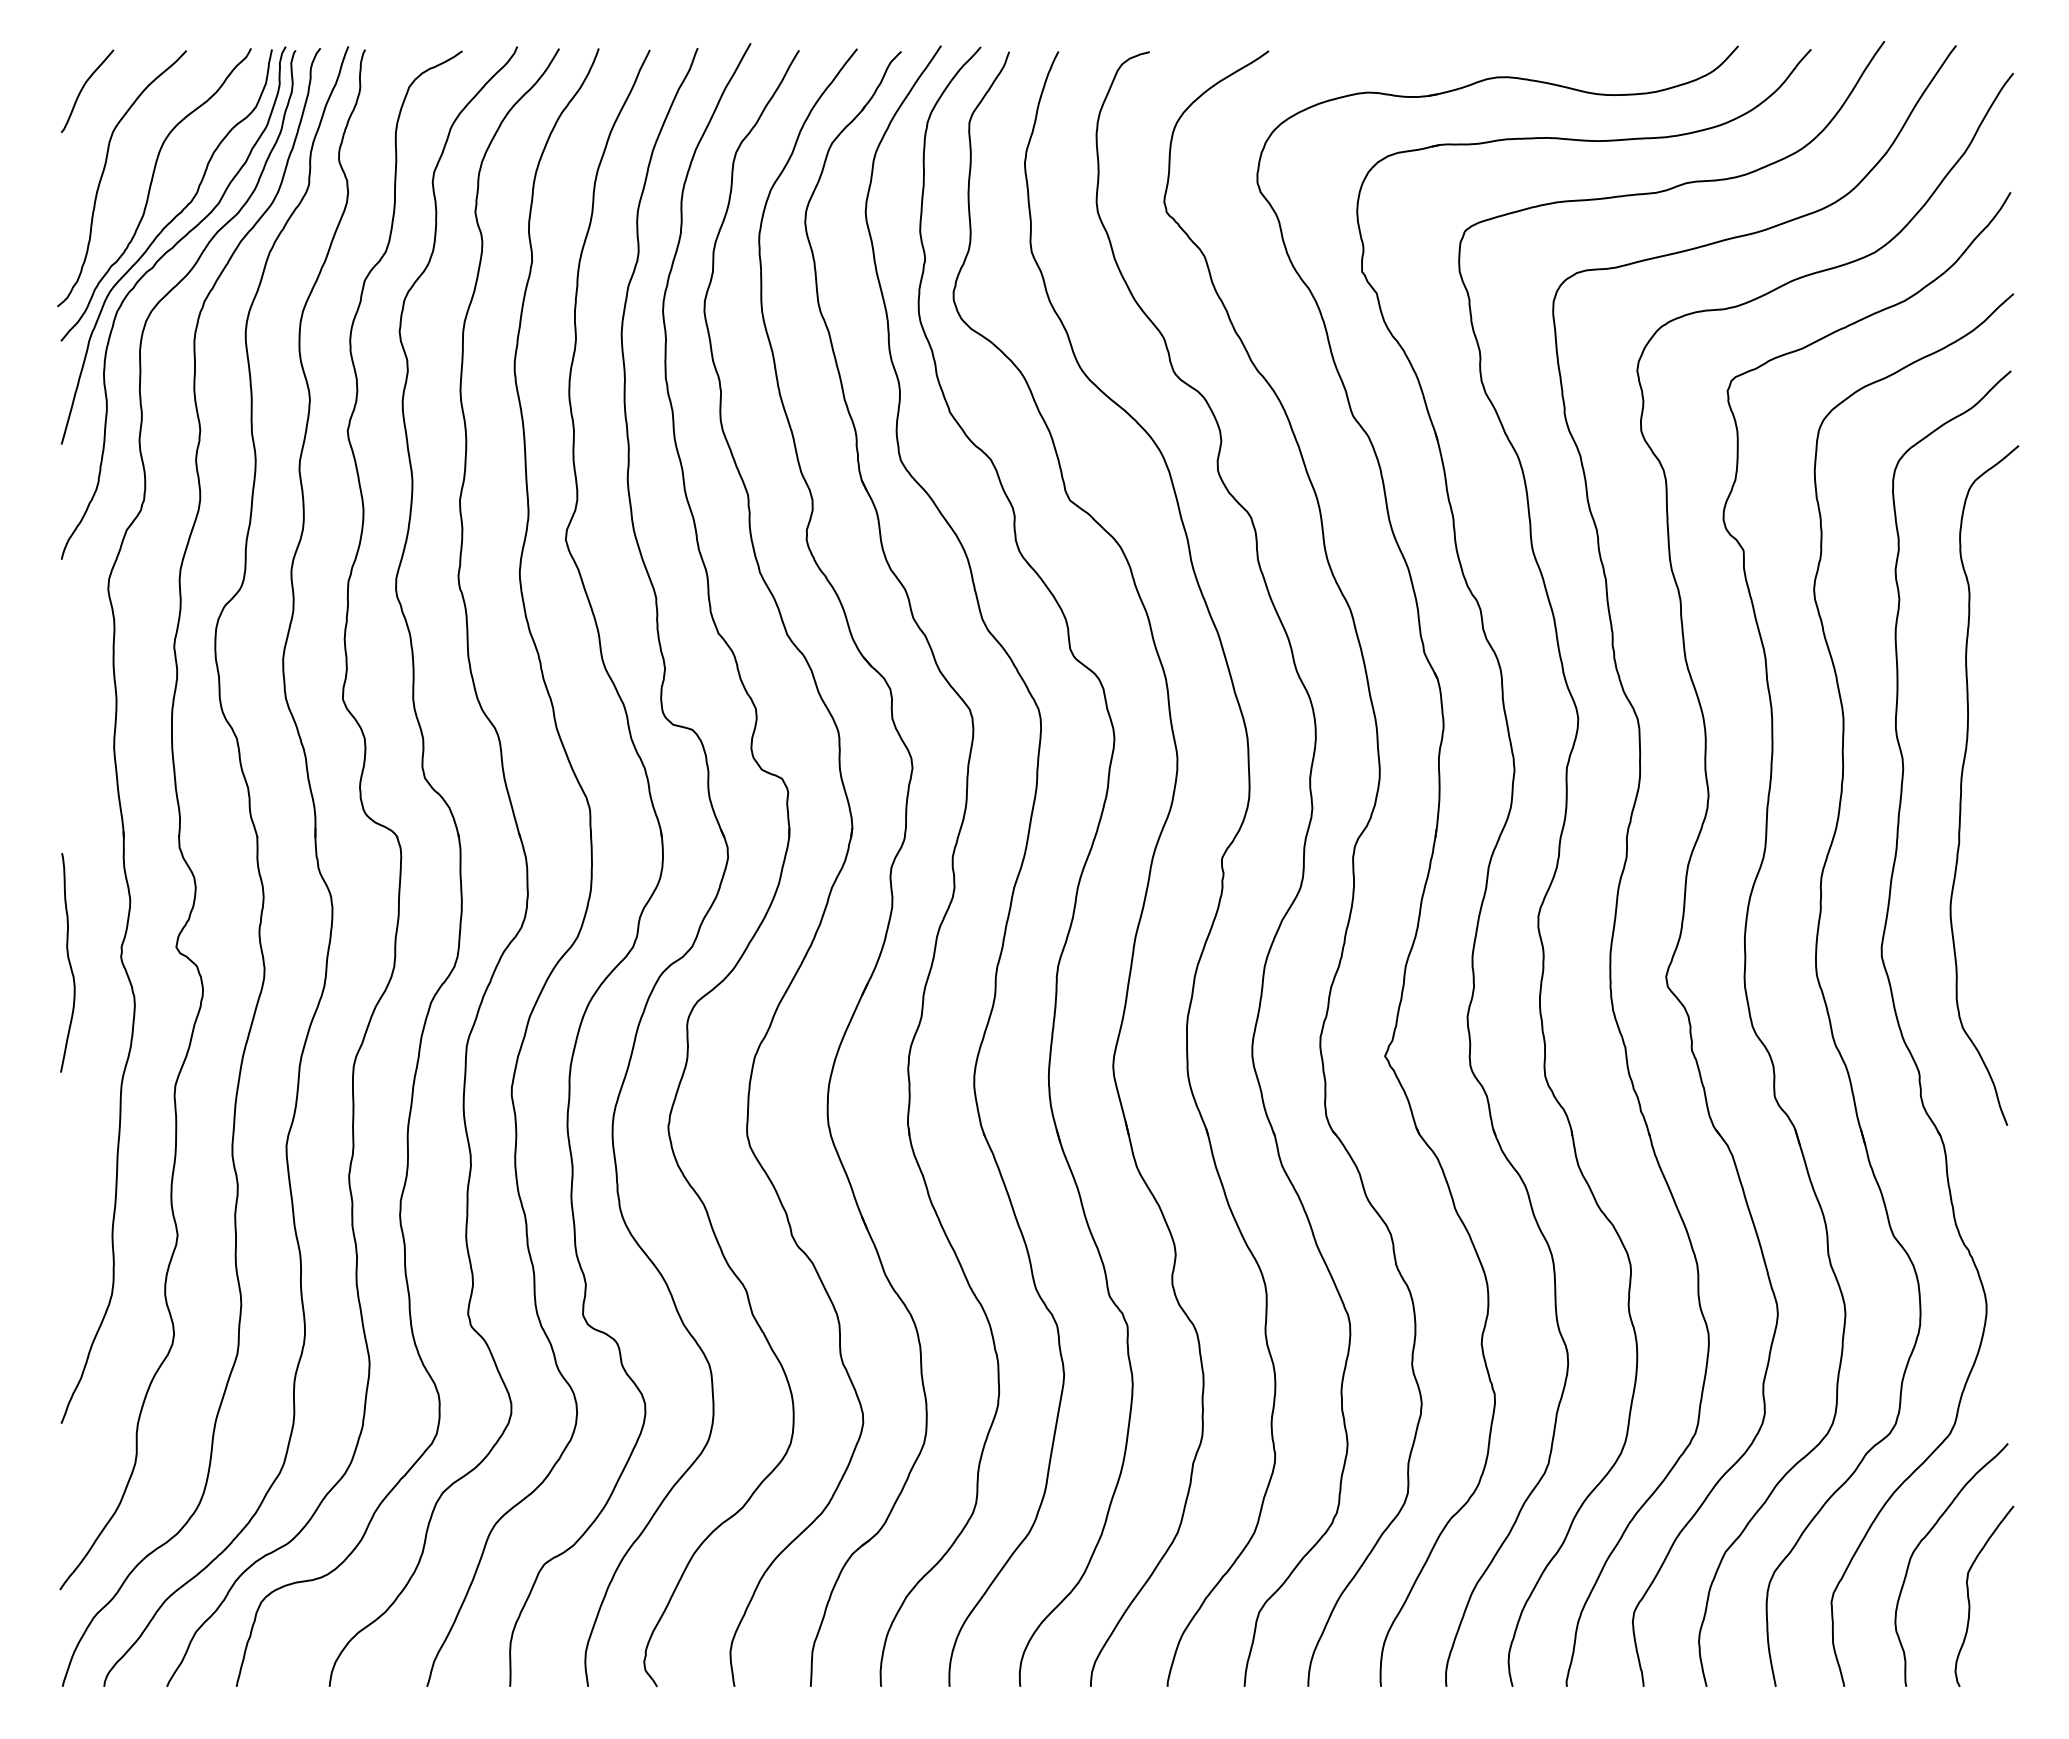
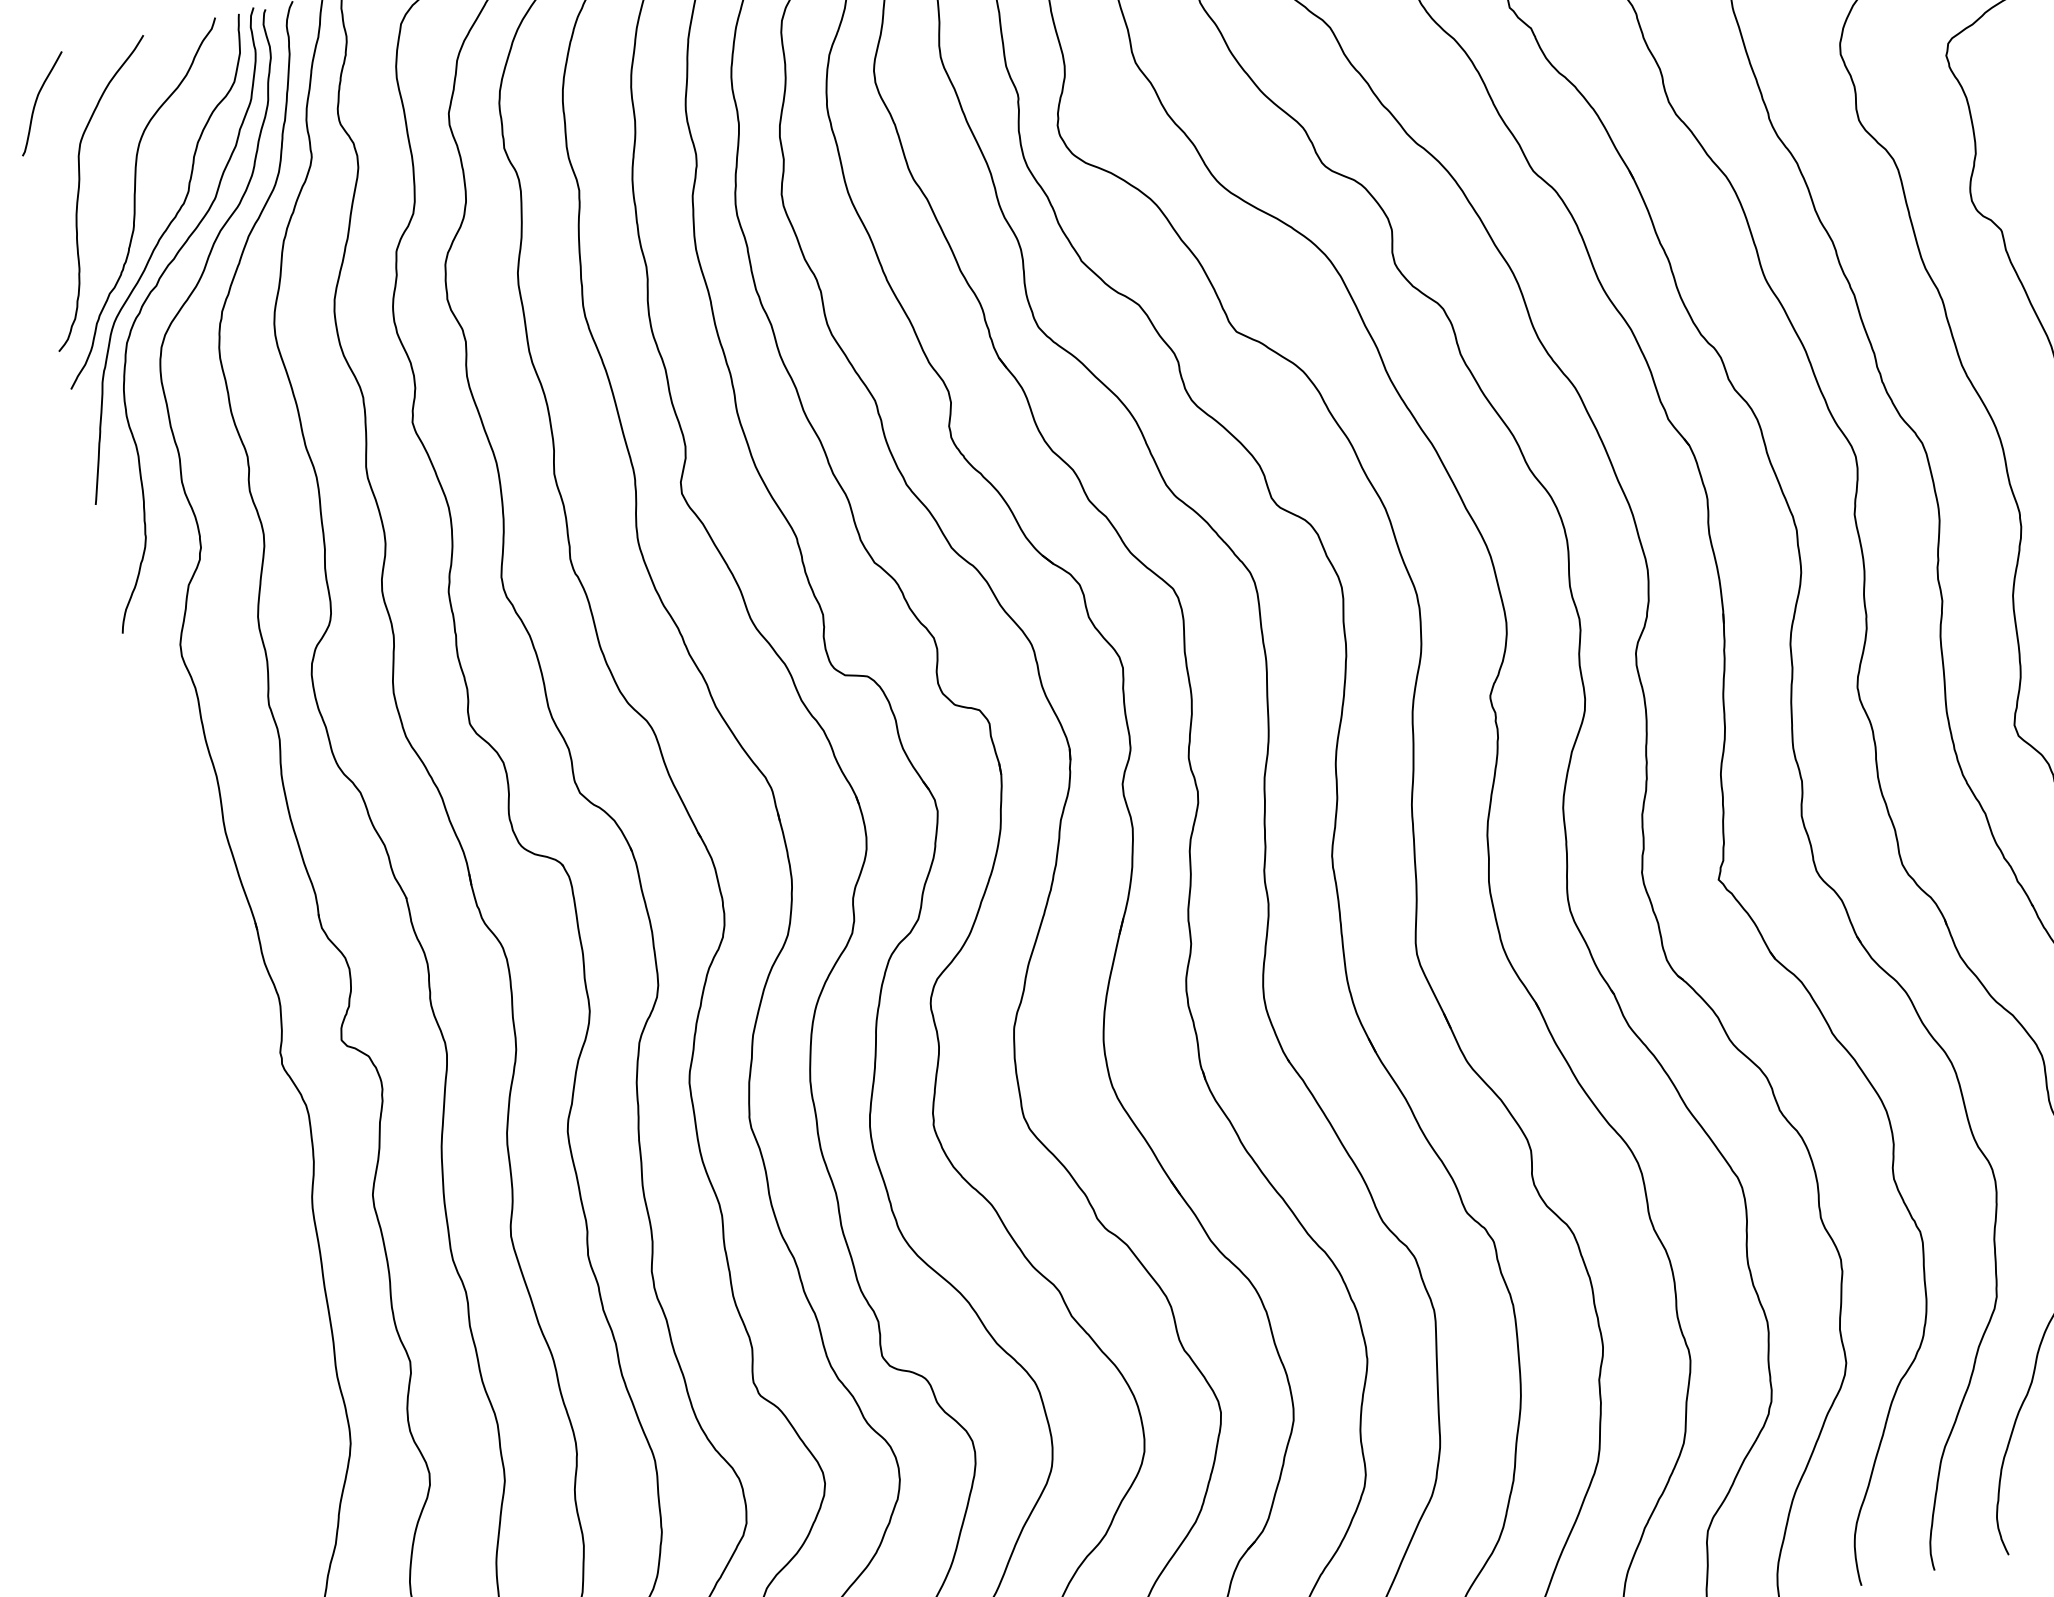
curve: (68, 962) -> (224, 1082), removed

